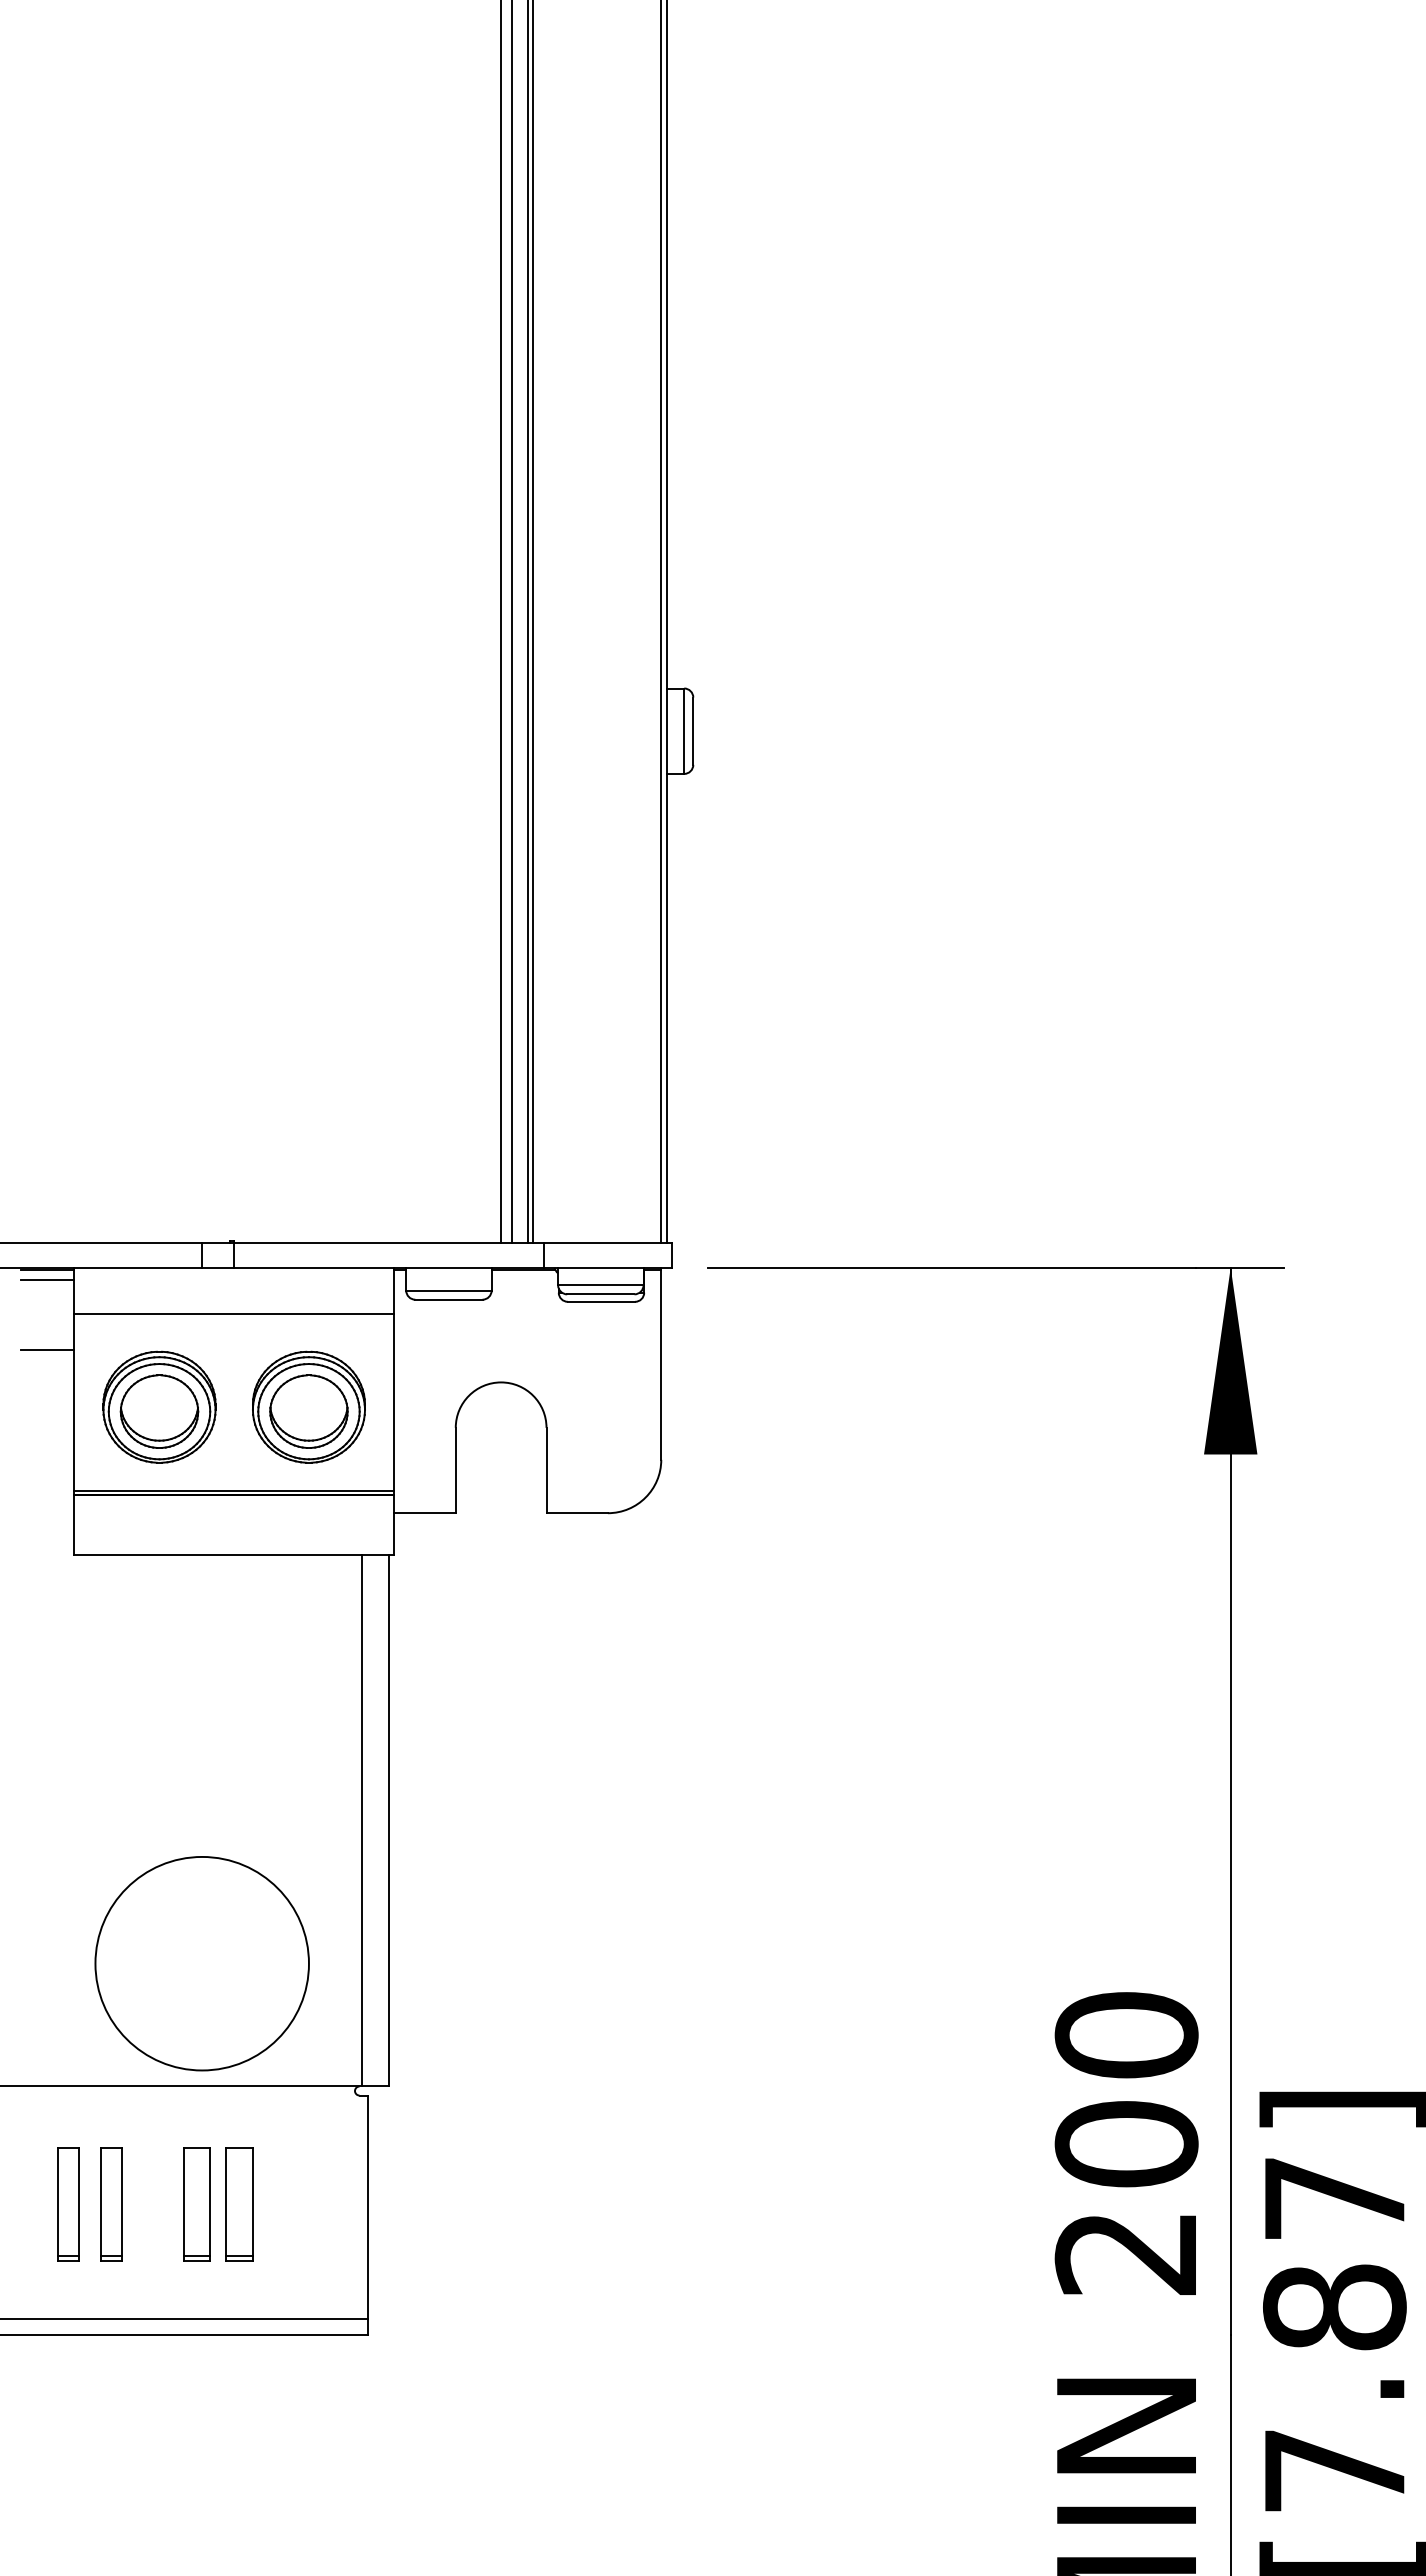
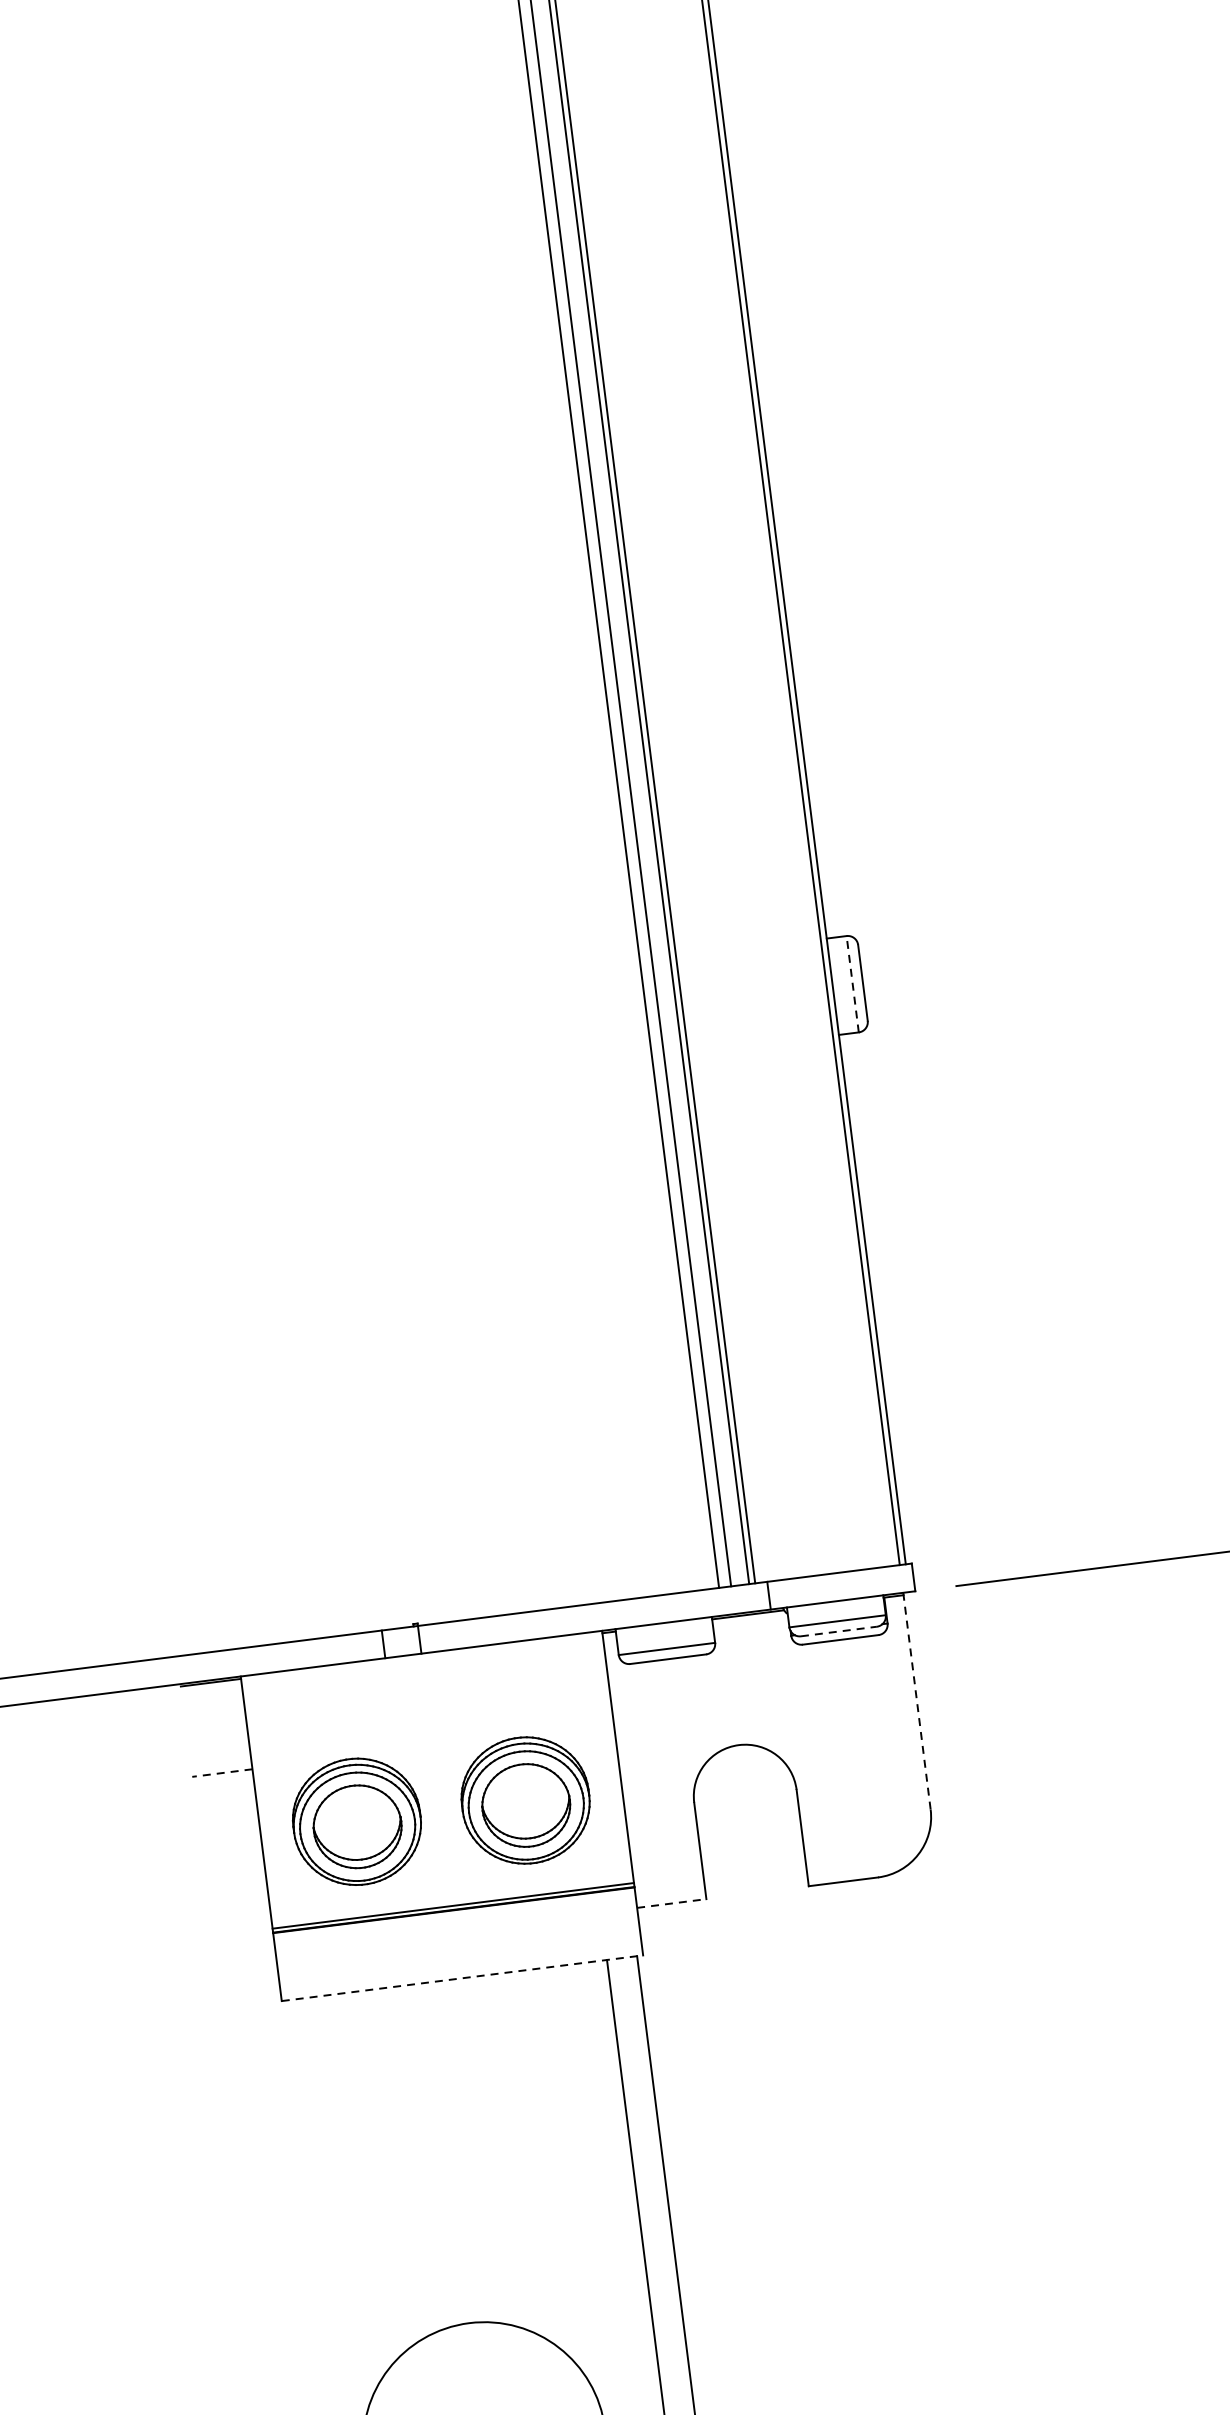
line: (684, 731) -> (853, 984), solid -> dashed
line: (47, 1280) -> (212, 1694), removed
line: (600, 1294) -> (838, 1631), solid -> dashed
line: (234, 1314) -> (428, 1706), removed
line: (47, 1349) -> (222, 1772), solid -> dashed
line: (661, 1364) -> (917, 1702), solid -> dashed
line: (425, 1513) -> (672, 1903), solid -> dashed
line: (234, 1555) -> (462, 1978), solid -> dashed

